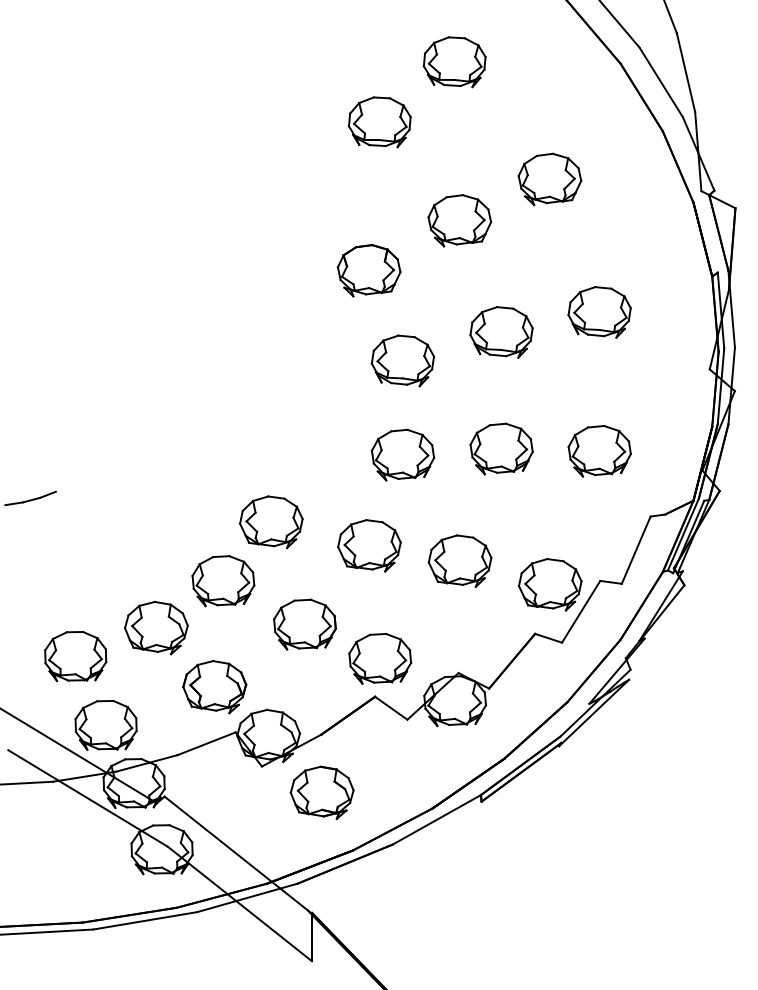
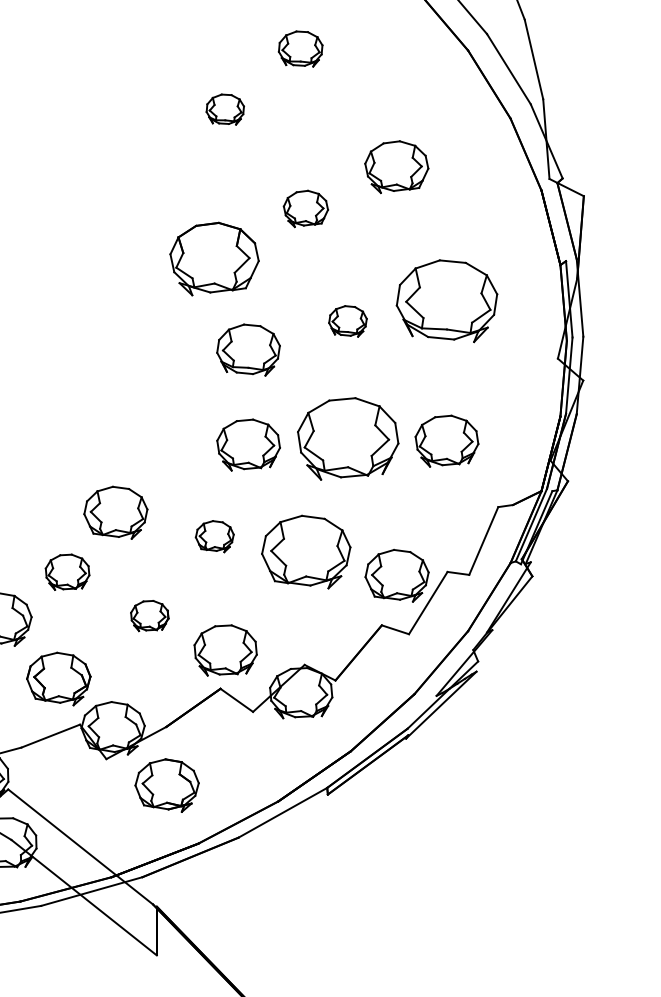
part: (454, 62) -> (300, 49), size x0.7
part: (379, 122) -> (224, 109), size x0.6
part: (459, 220) -> (305, 208), size x0.7
part: (368, 270) -> (213, 258), size x1.4
part: (599, 312) -> (446, 301), size x1.6
part: (501, 332) -> (347, 321), size x0.6
part: (501, 448) -> (347, 438), size x1.6
part: (369, 545) -> (214, 536), size x0.6
part: (459, 560) -> (305, 551), size x1.4
part: (223, 581) -> (67, 572), size x0.7
part: (304, 624) -> (149, 615), size x0.6

